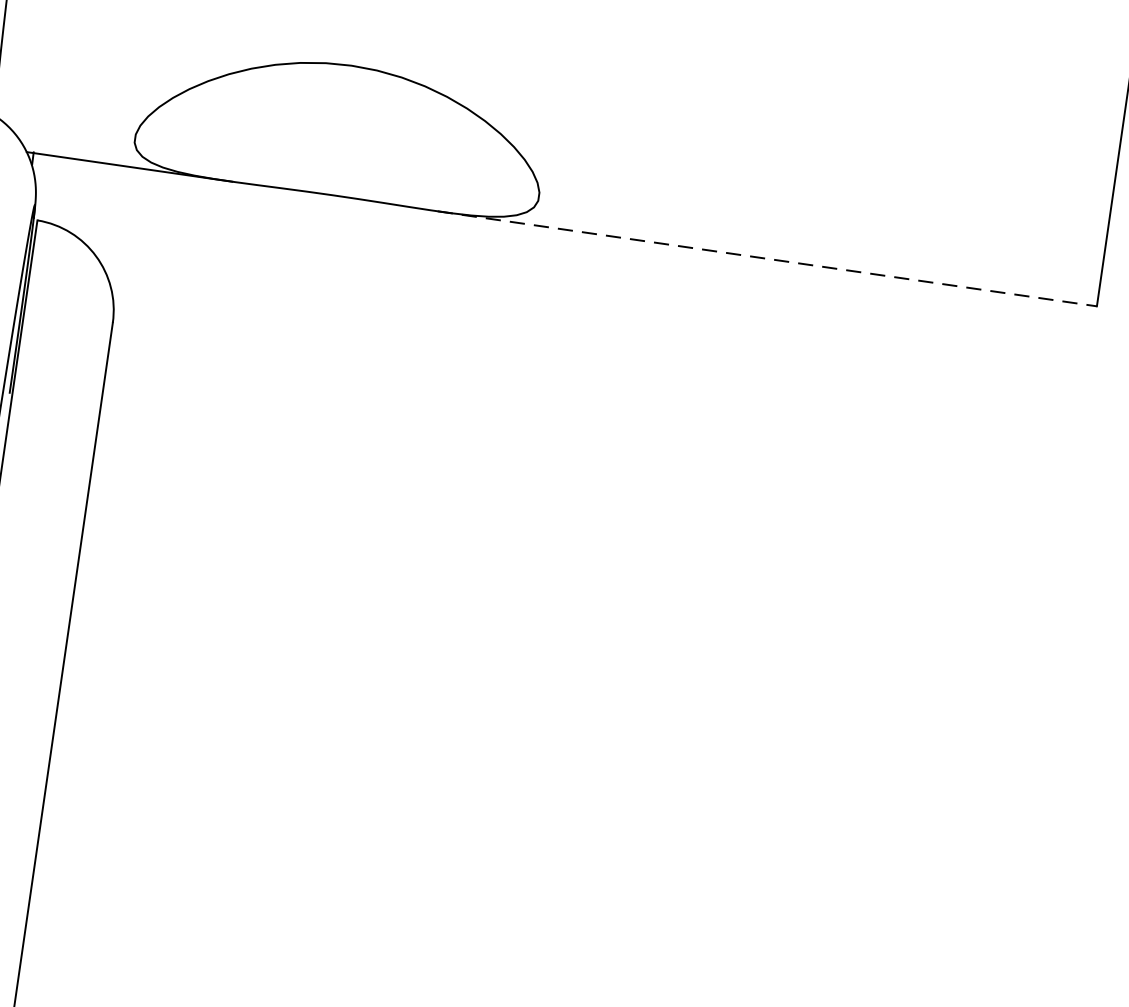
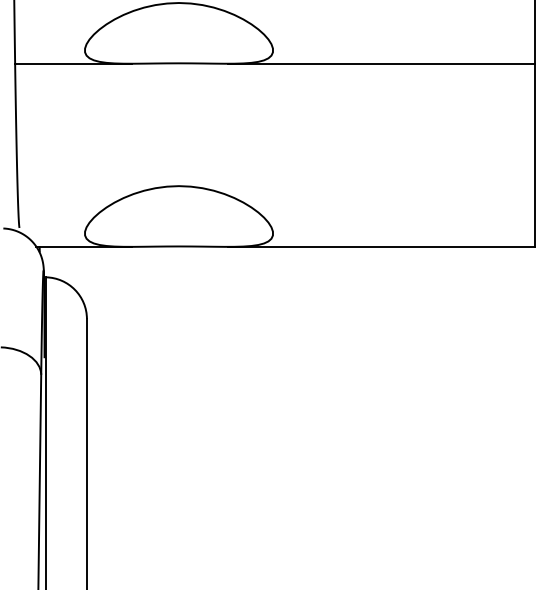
line: (768, 258) -> (381, 246), dashed -> solid

